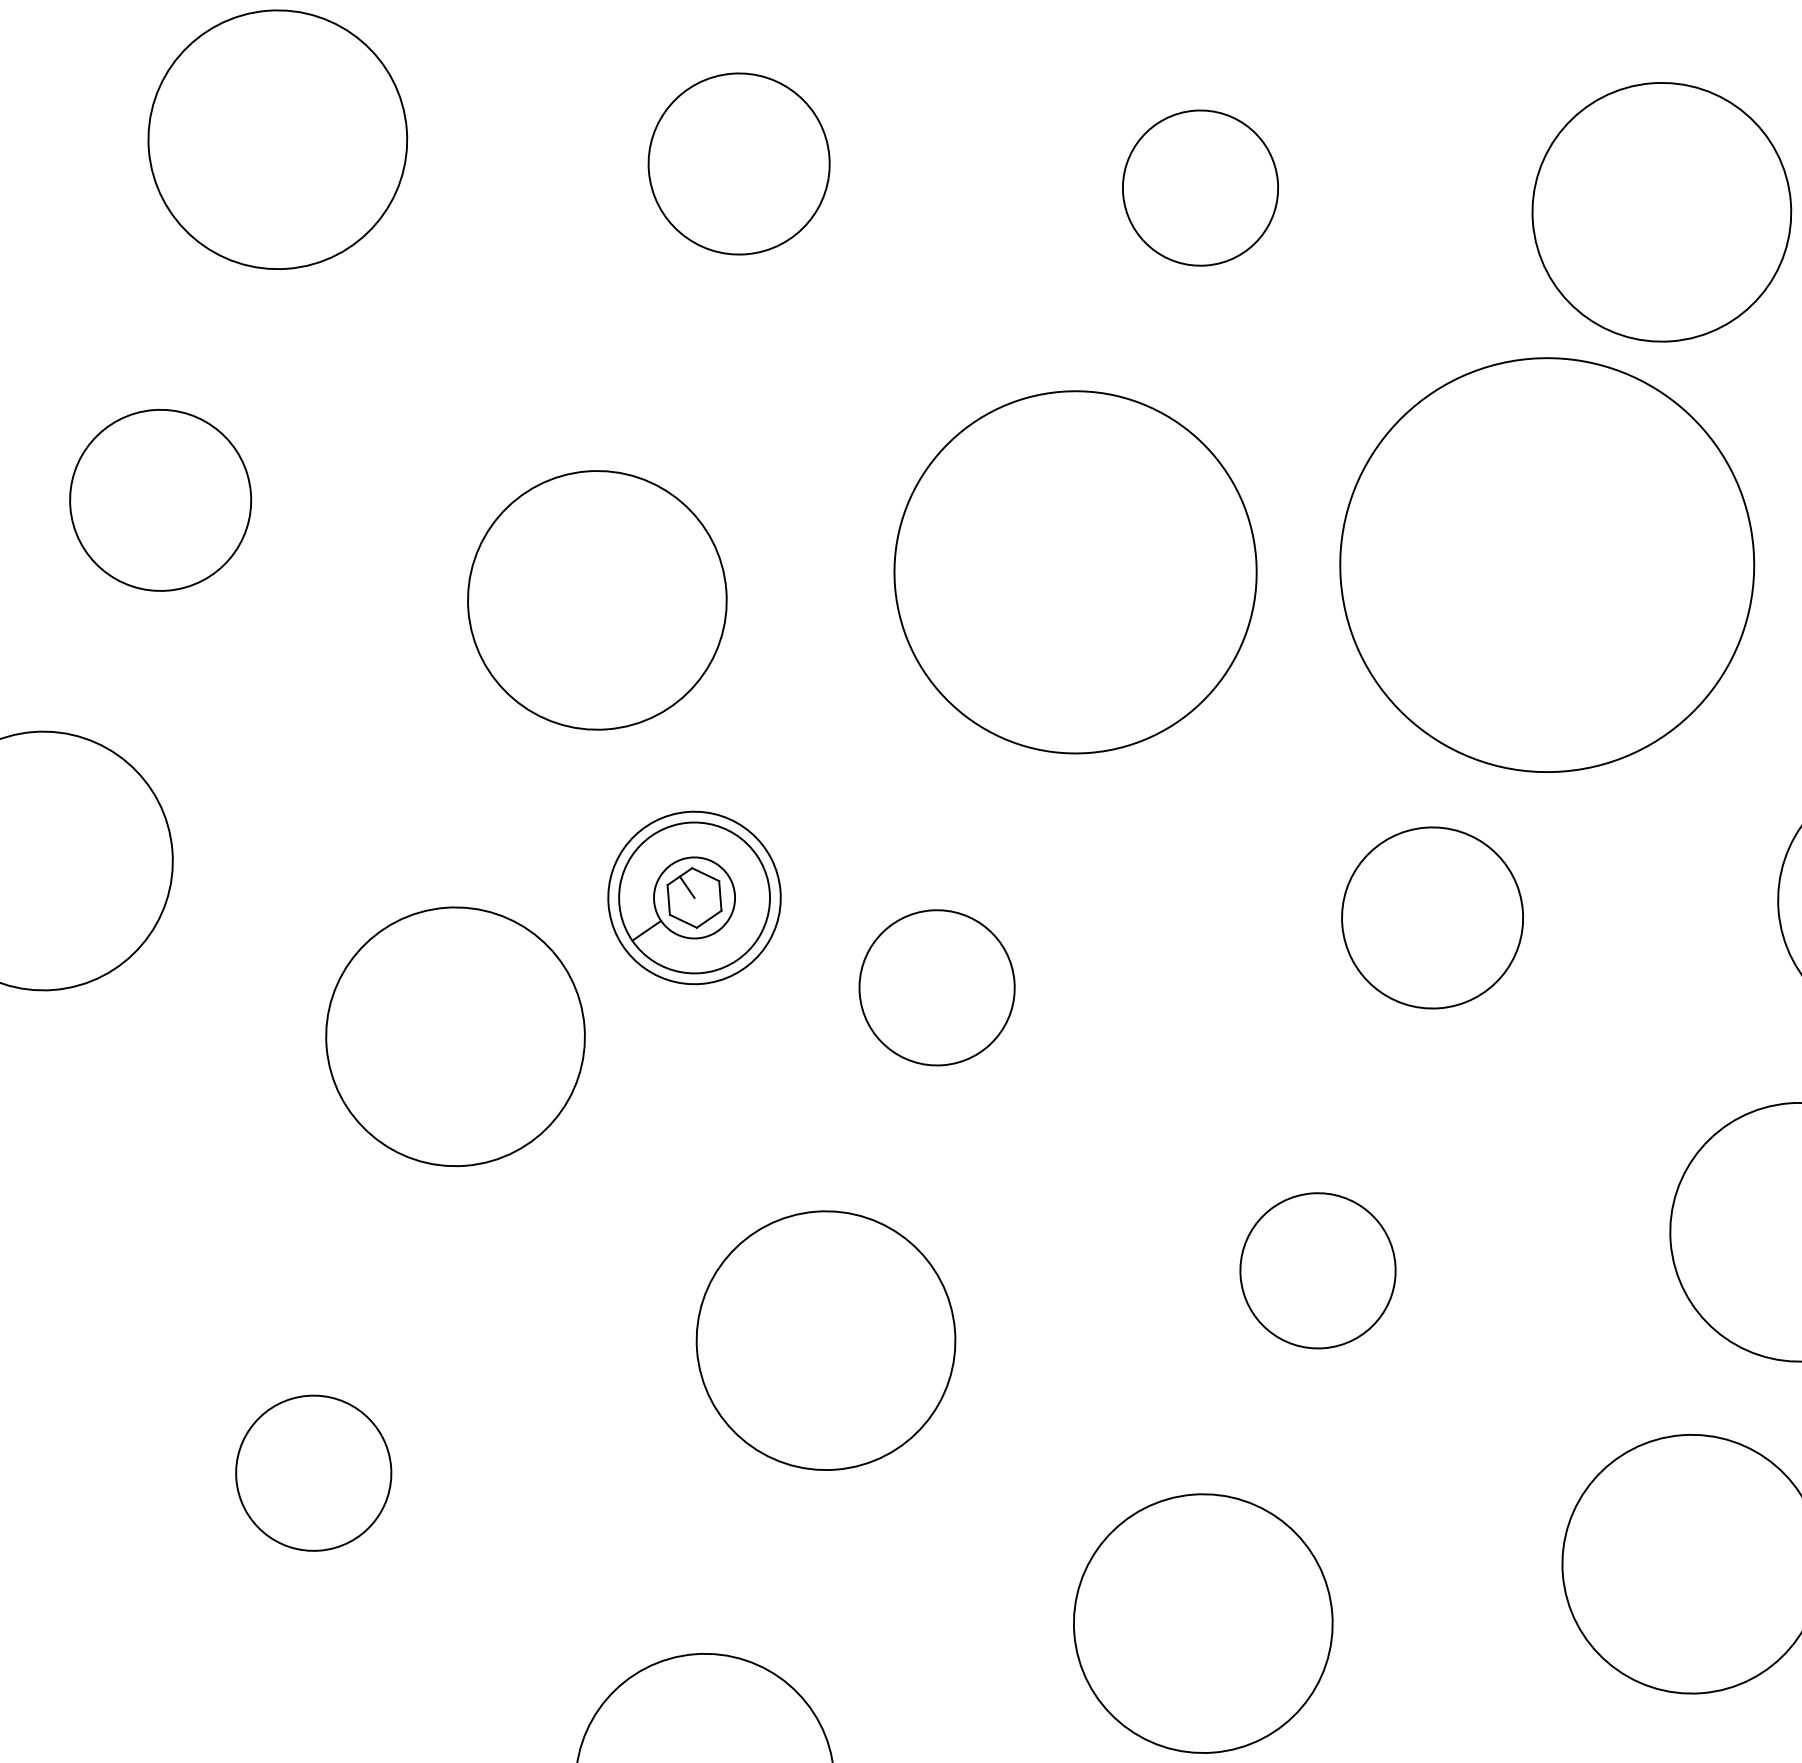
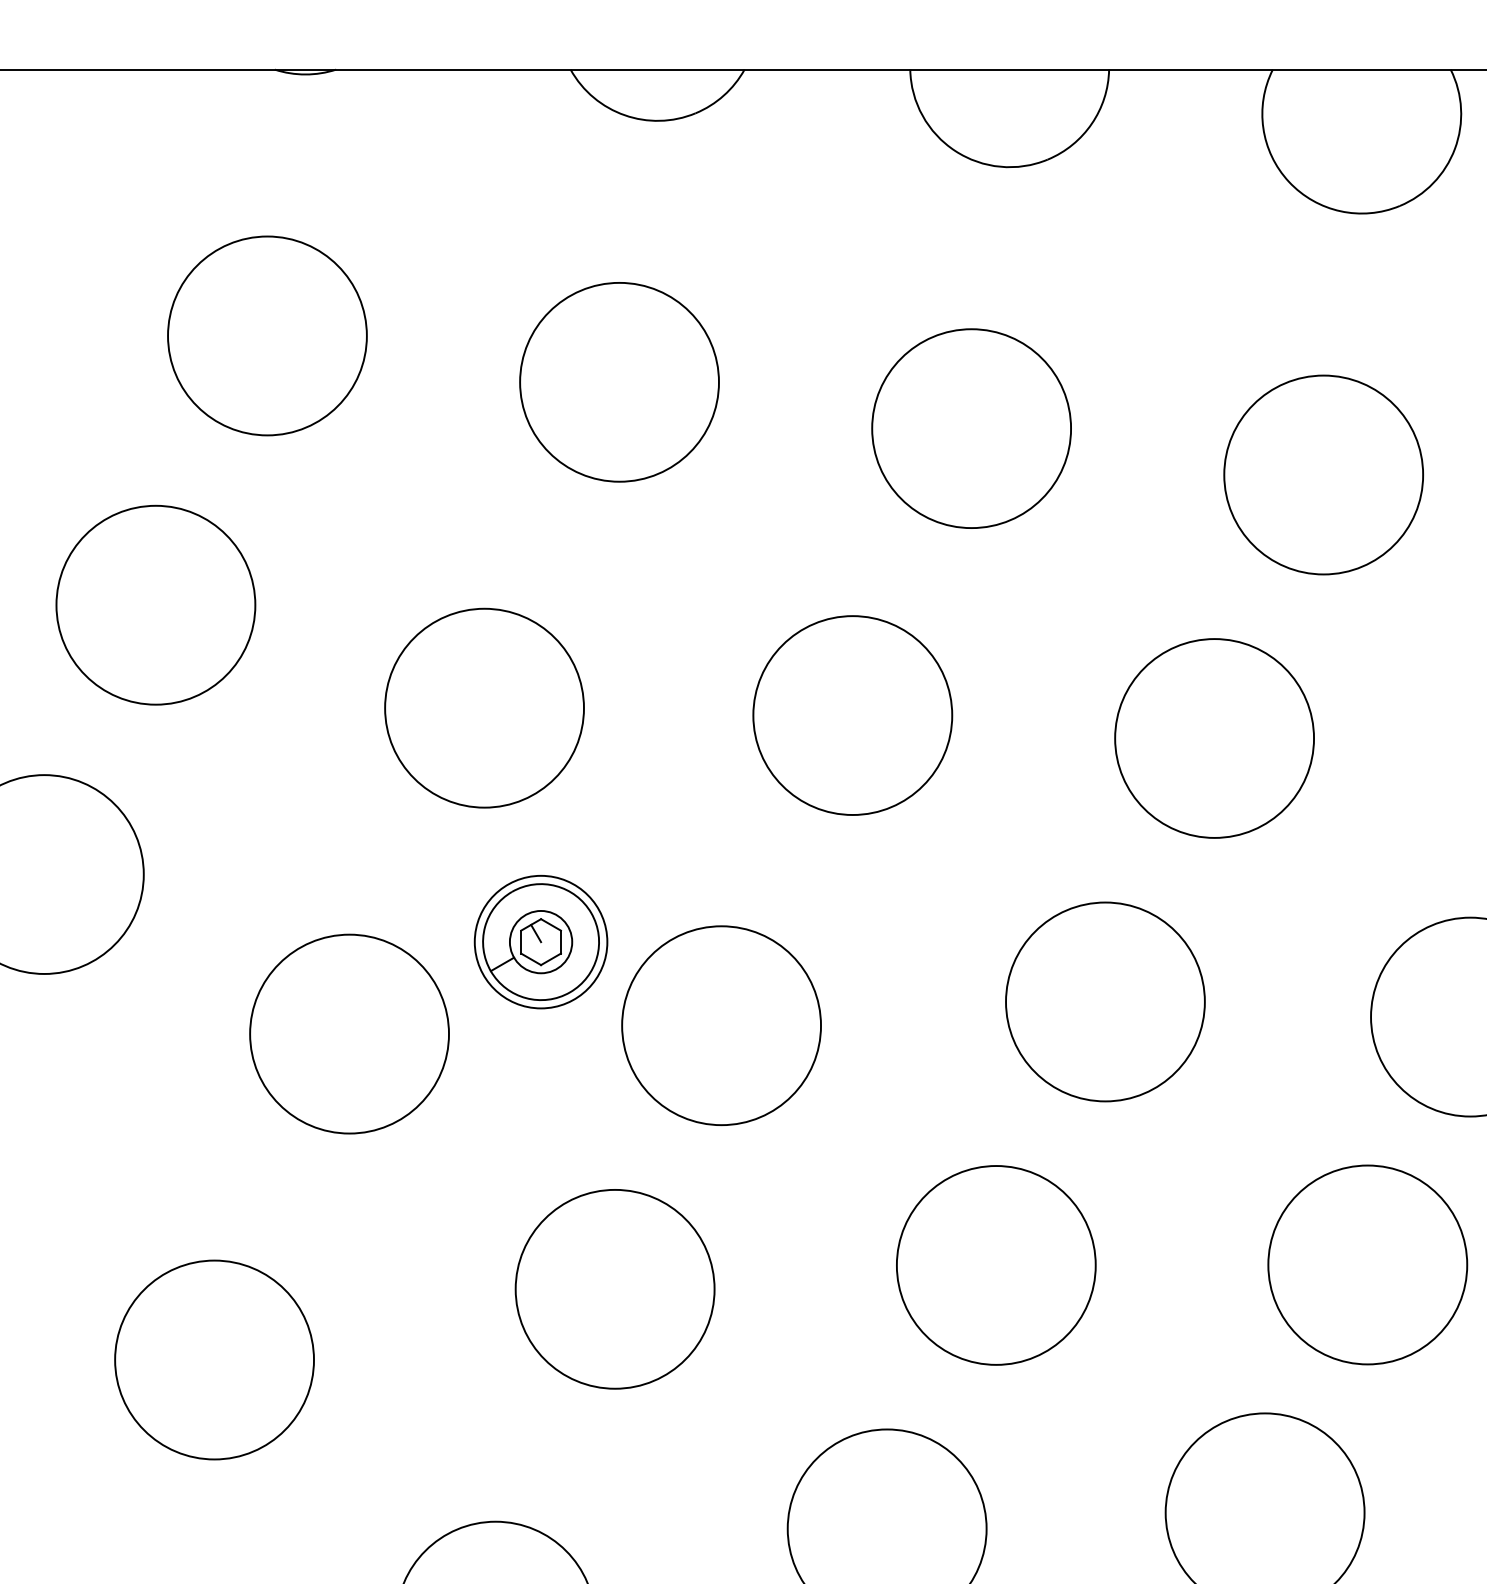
circle: (739, 164) -> (619, 382), size x1.43
circle: (1200, 187) -> (971, 428), size x1.67
circle: (160, 499) -> (155, 604), size x1.43
circle: (1547, 565) -> (1214, 738), size x0.62
circle: (1075, 572) -> (852, 715), size x0.71
circle: (1432, 917) -> (1105, 1001), size x1.43
circle: (937, 987) -> (721, 1025), size x1.67
circle: (1318, 1270) -> (996, 1265), size x1.67
circle: (313, 1472) -> (214, 1359), size x1.67

